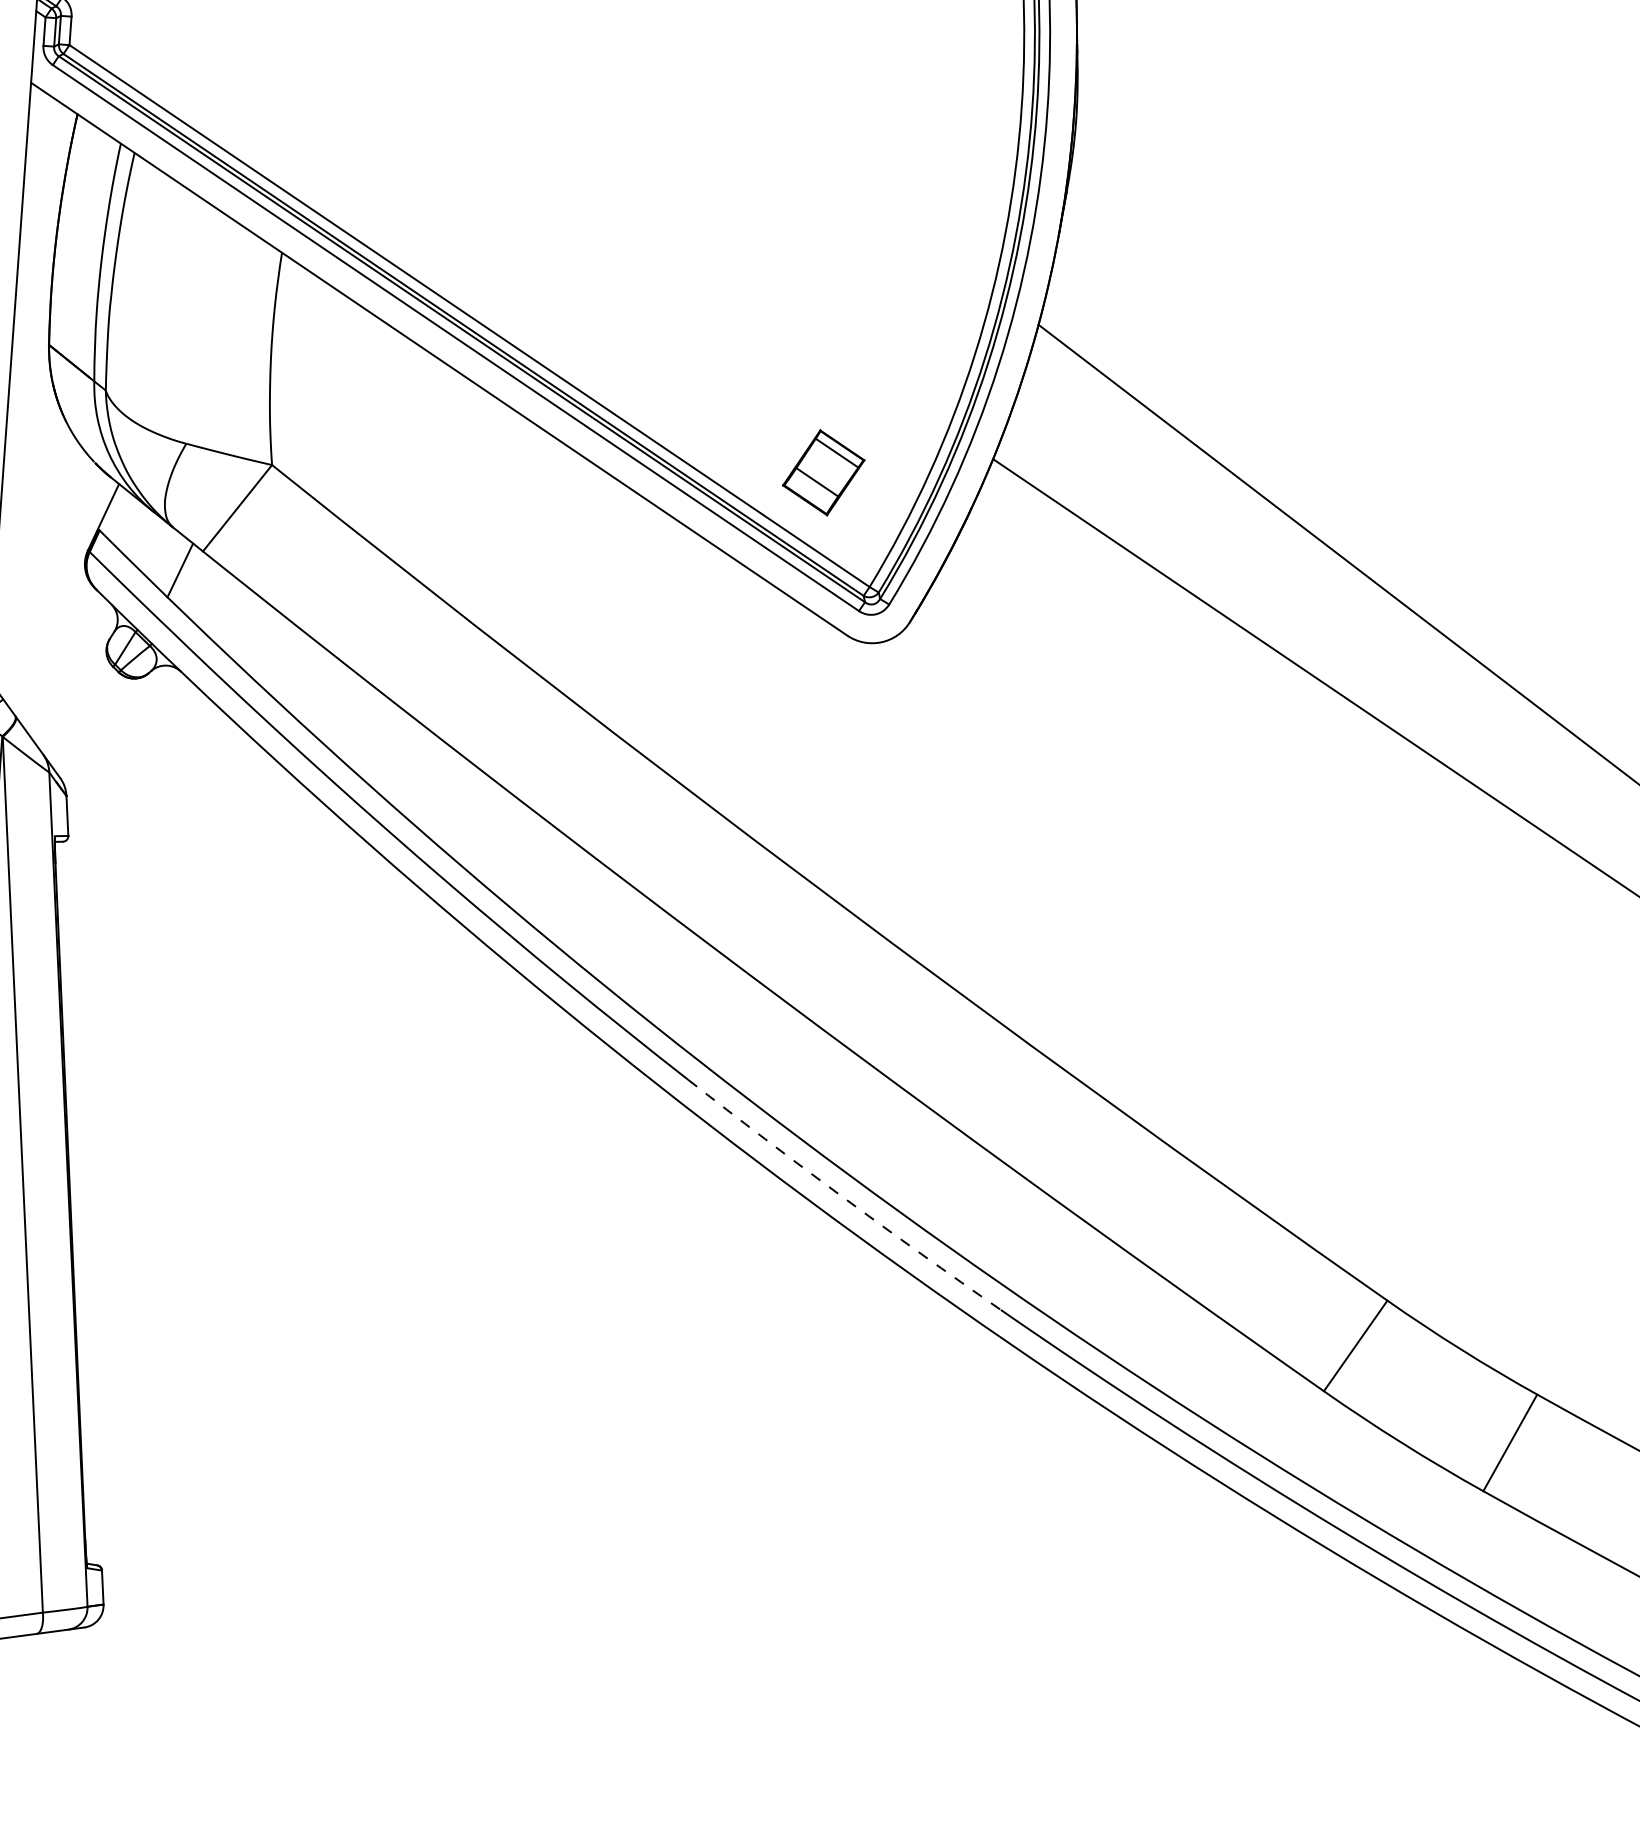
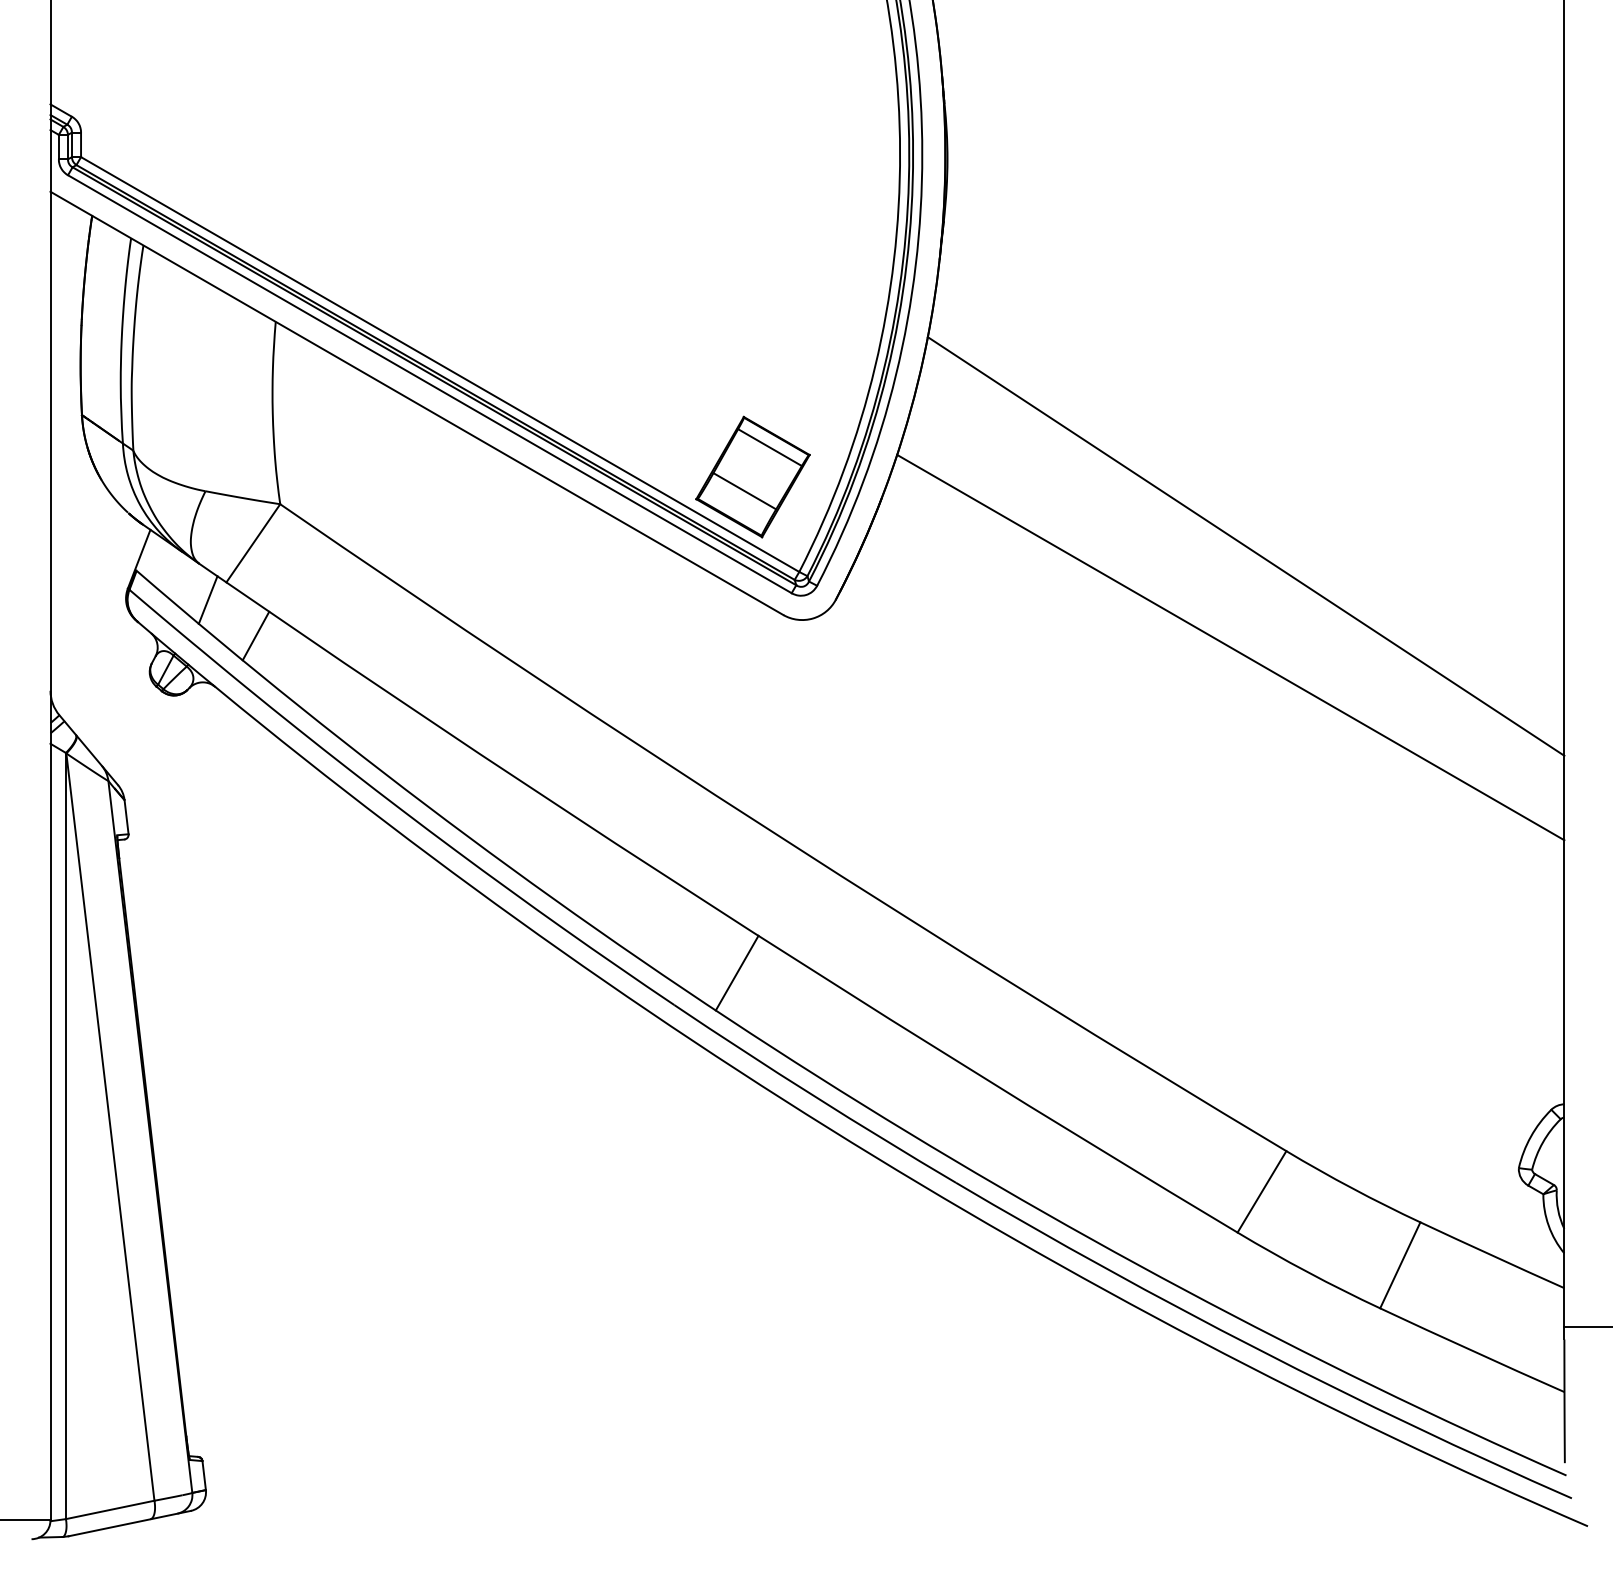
part: (823, 472) -> (752, 476), size x1.67
line: (232, 615) -> (255, 635), added
line: (763, 1047) -> (736, 972), added
arc: (842, 1196) -> (813, 1095), dashed -> solid

